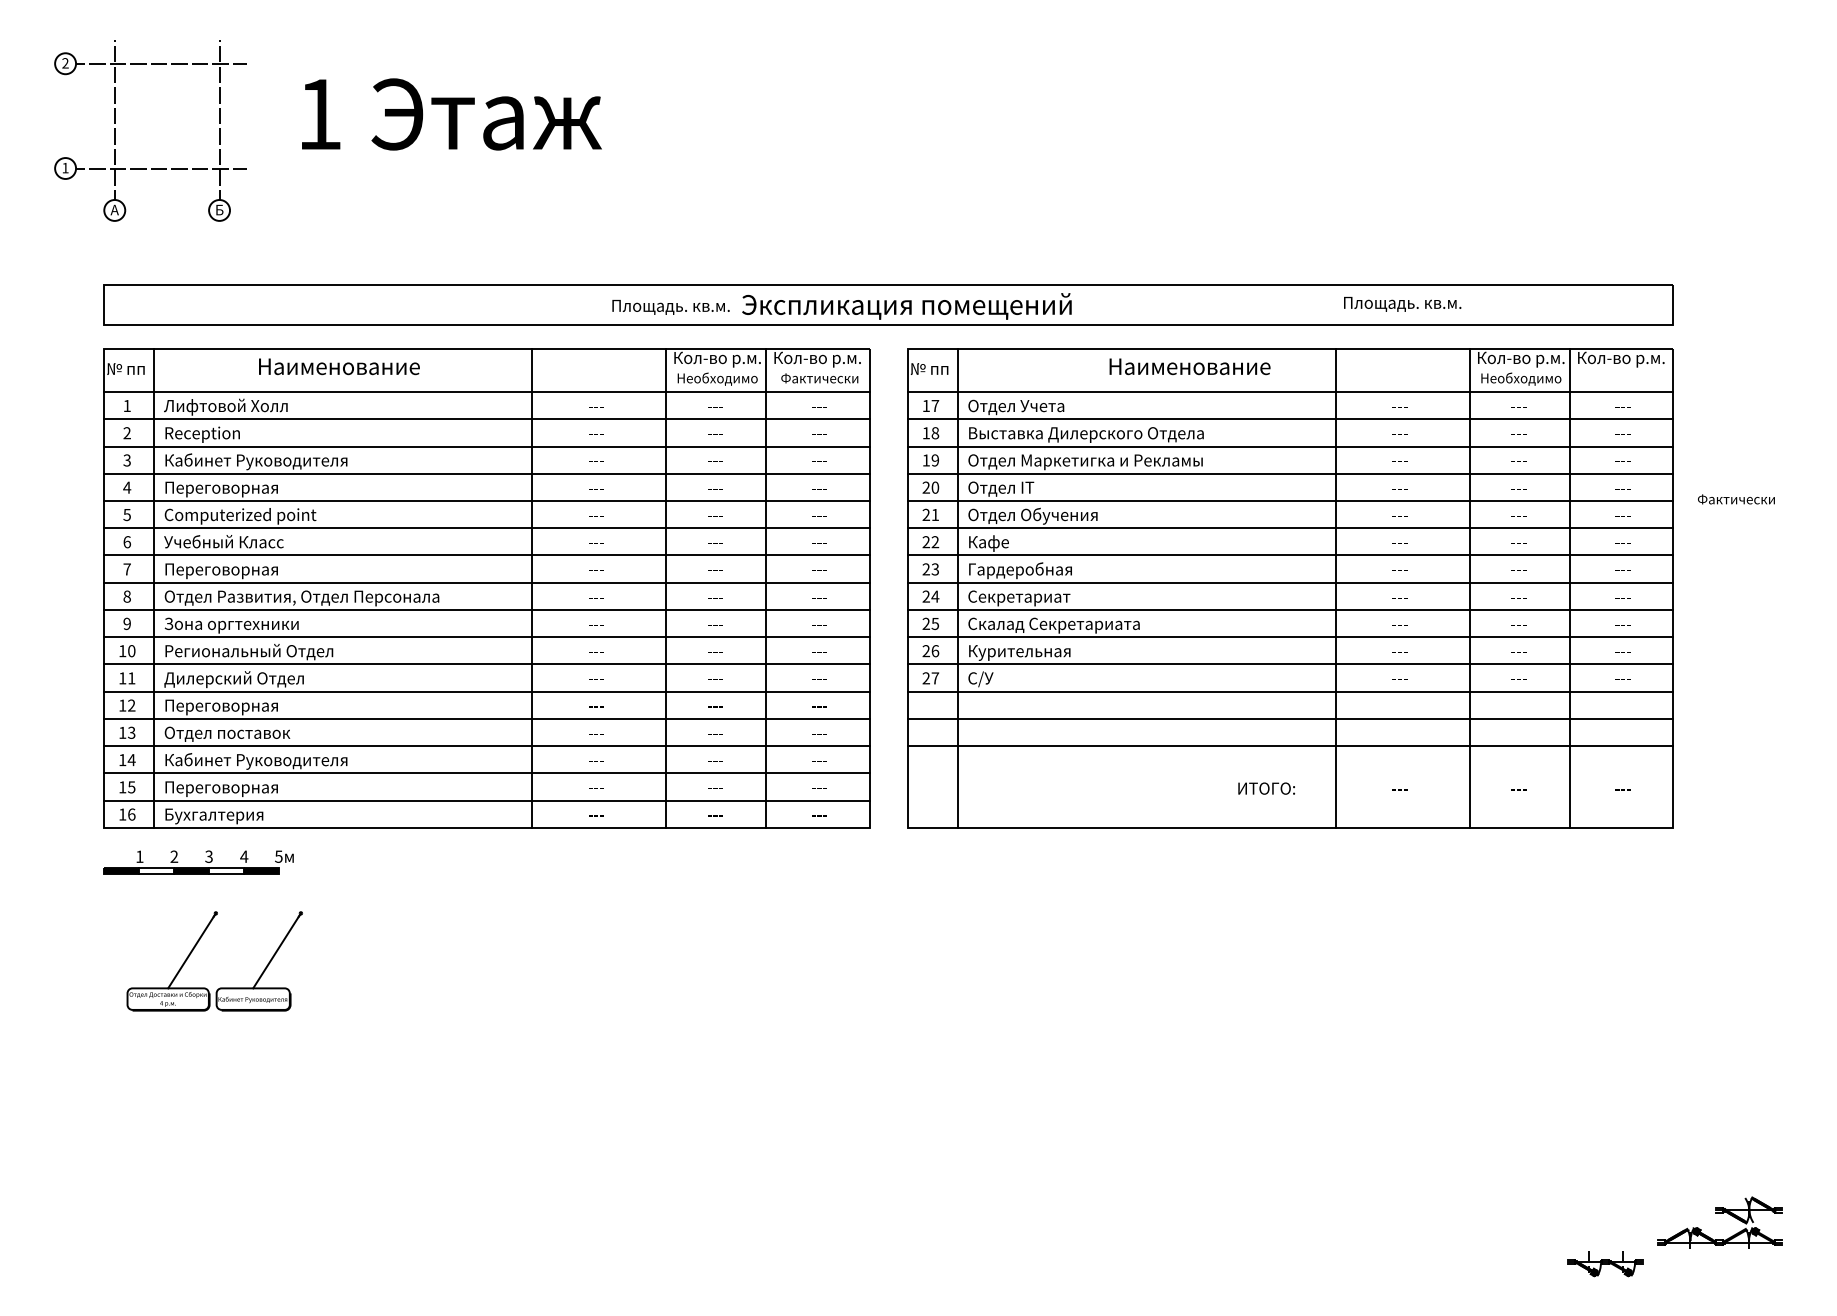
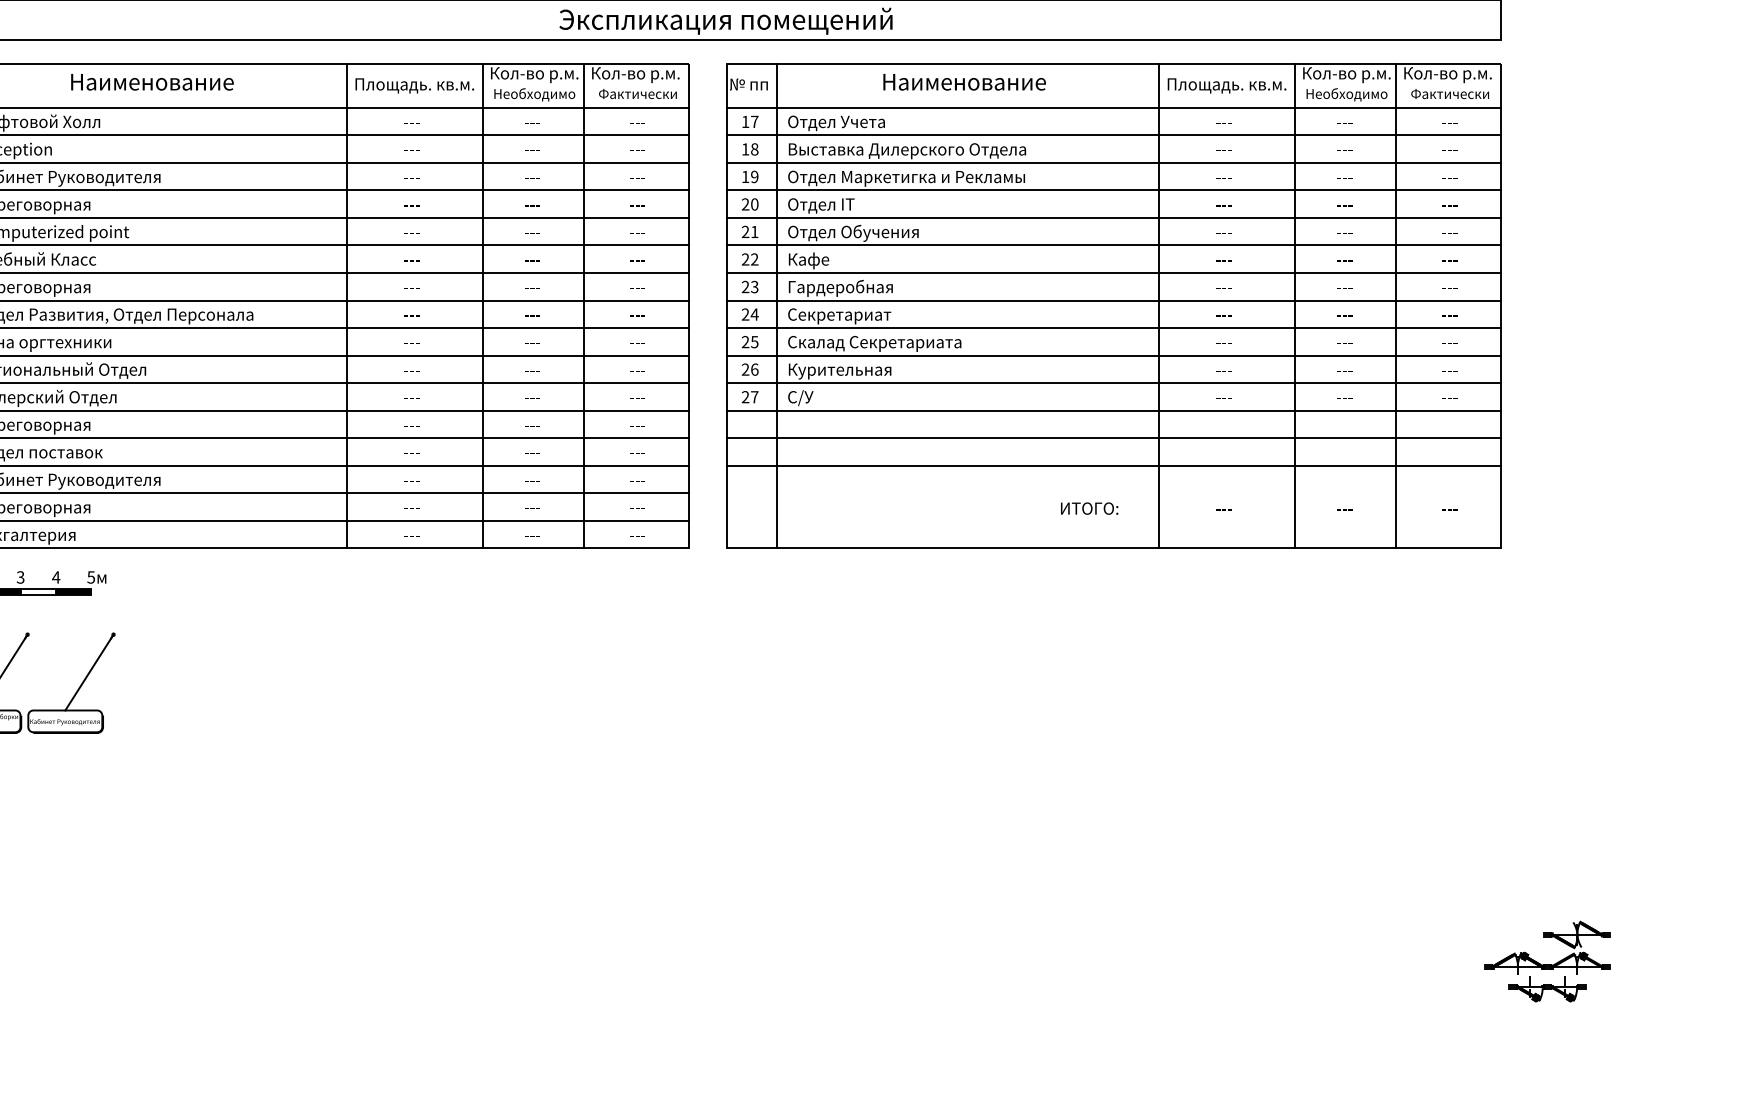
text: (1402, 304) -> (1226, 86), moved
text: (670, 307) -> (414, 86), moved
text: (1189, 366) -> (964, 81), moved
text: (1736, 499) -> (1450, 94), moved
part: (1605, 1264) -> (1547, 989), moved

